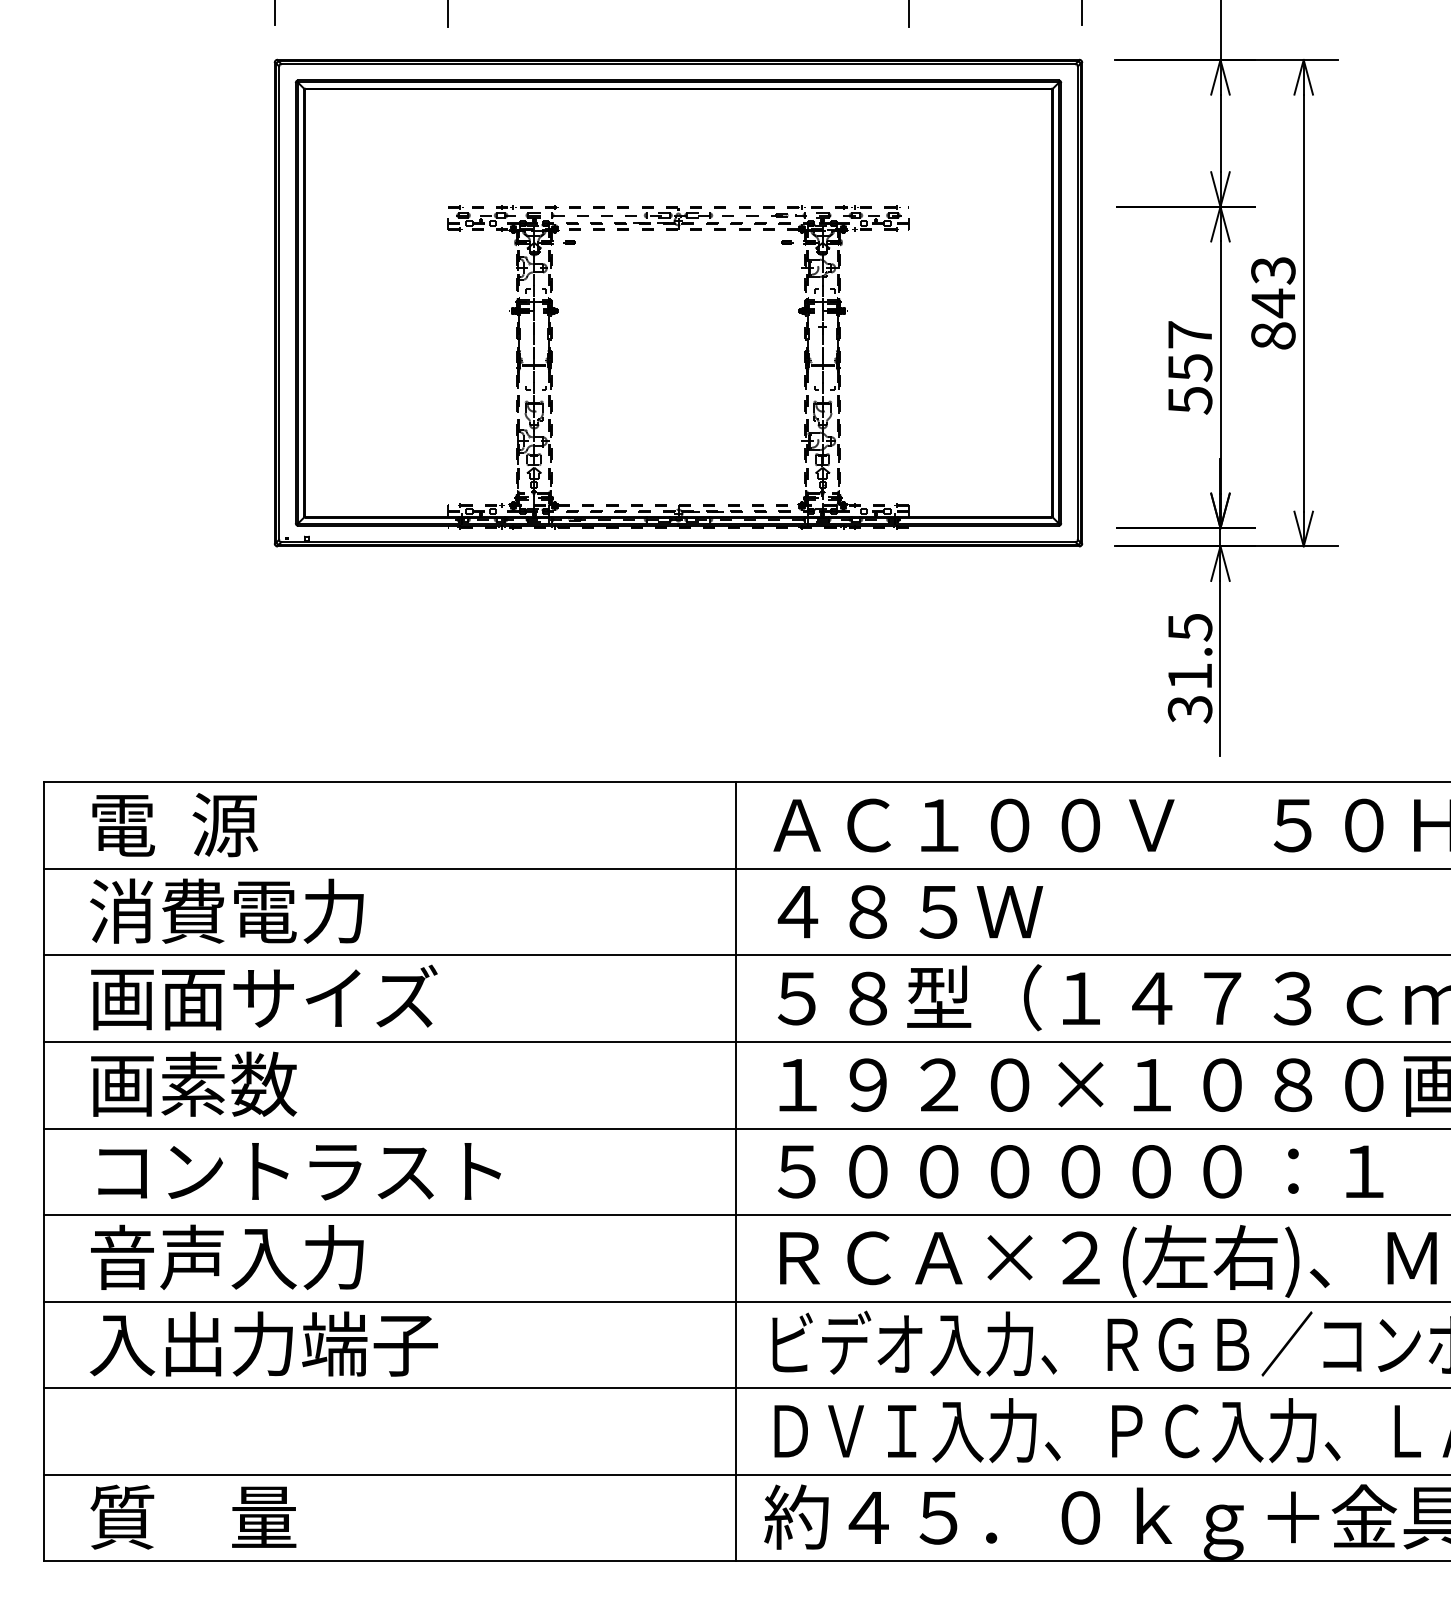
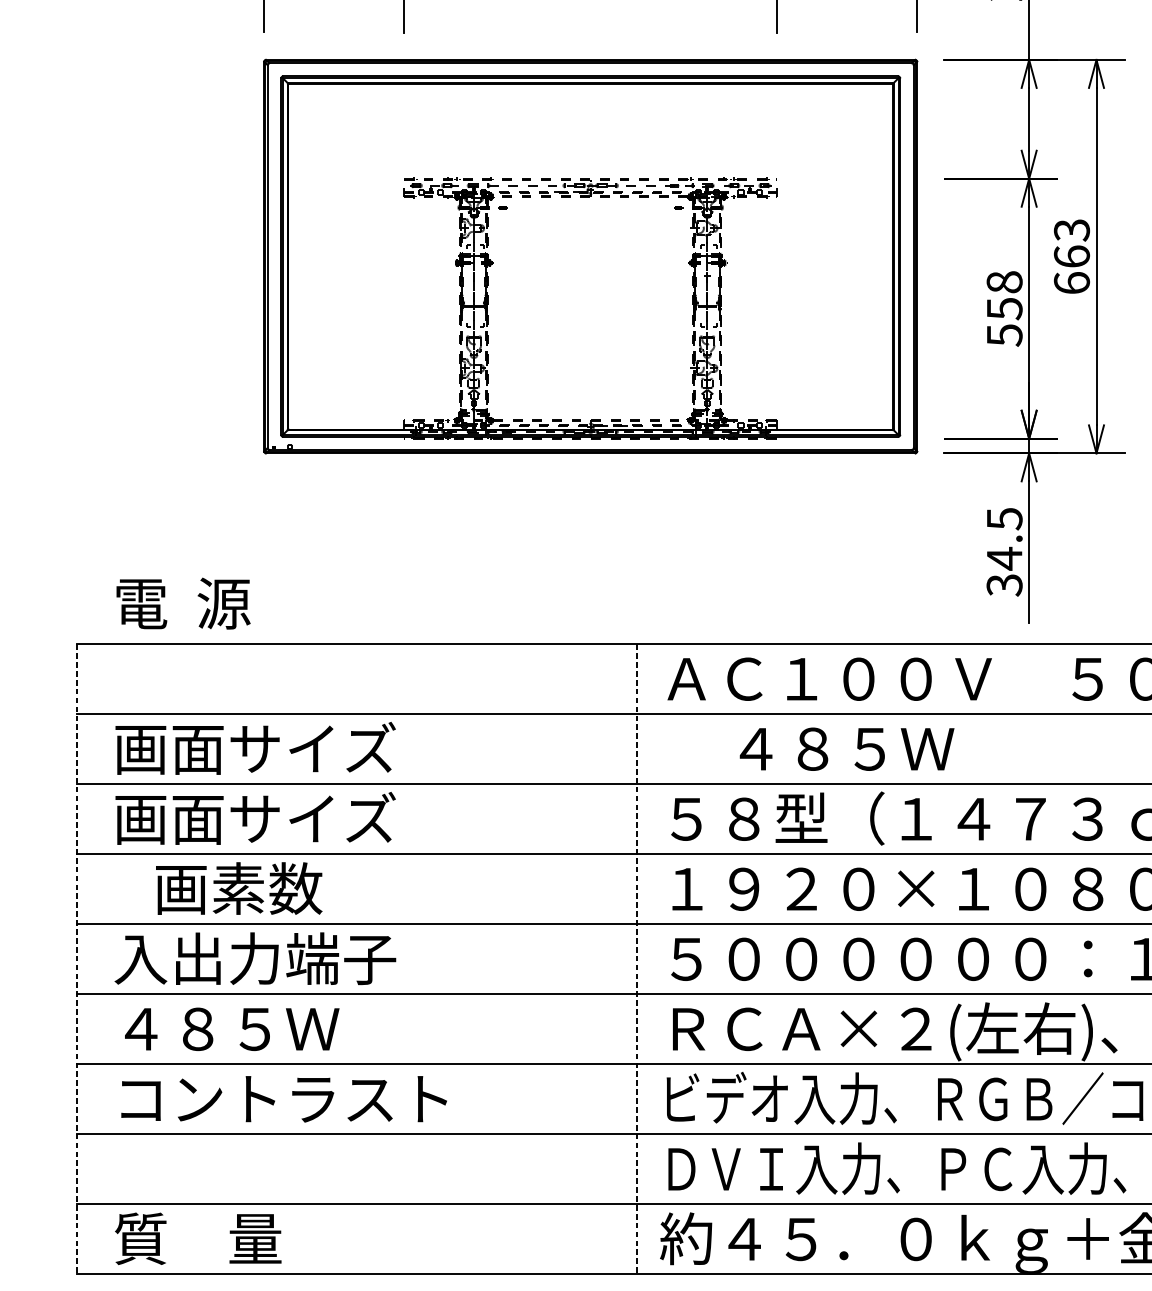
text: (1273, 318) -> (1072, 269), 843 -> 663
text: (1190, 334) -> (1004, 282), 557 -> 558
text: (1189, 676) -> (1004, 558), 31.5 -> 34.5
text: (175, 825) -> (183, 603), moved
text: (263, 910) -> (254, 747), 消費電力 -> 画面サイズ
text: (910, 911) -> (847, 748), moved
text: (194, 1083) -> (239, 887), moved
text: (295, 1170) -> (280, 958), コントラスト -> 入出力端子
line: (43, 1172) -> (76, 959), solid -> dashed
line: (736, 1172) -> (637, 959), solid -> dashed
text: (229, 1256) -> (227, 1027), 音声入力 -> ４８５Ｗ
text: (294, 1343) -> (280, 1098), 入出力端子 -> コントラスト

